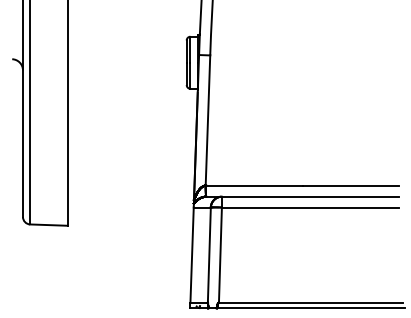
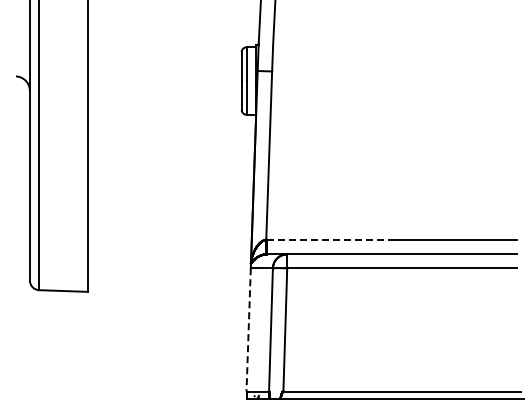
line: (254, 185) -> (329, 239), solid -> dashed
line: (191, 254) -> (248, 329), solid -> dashed

